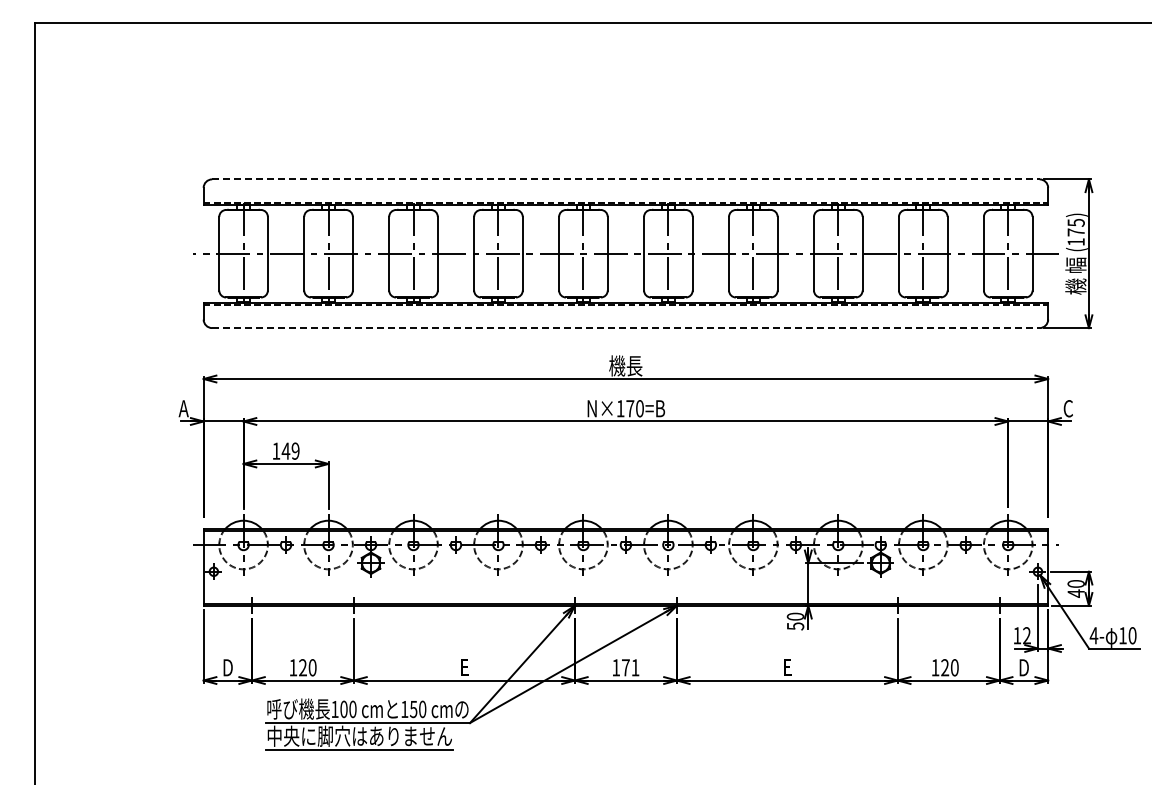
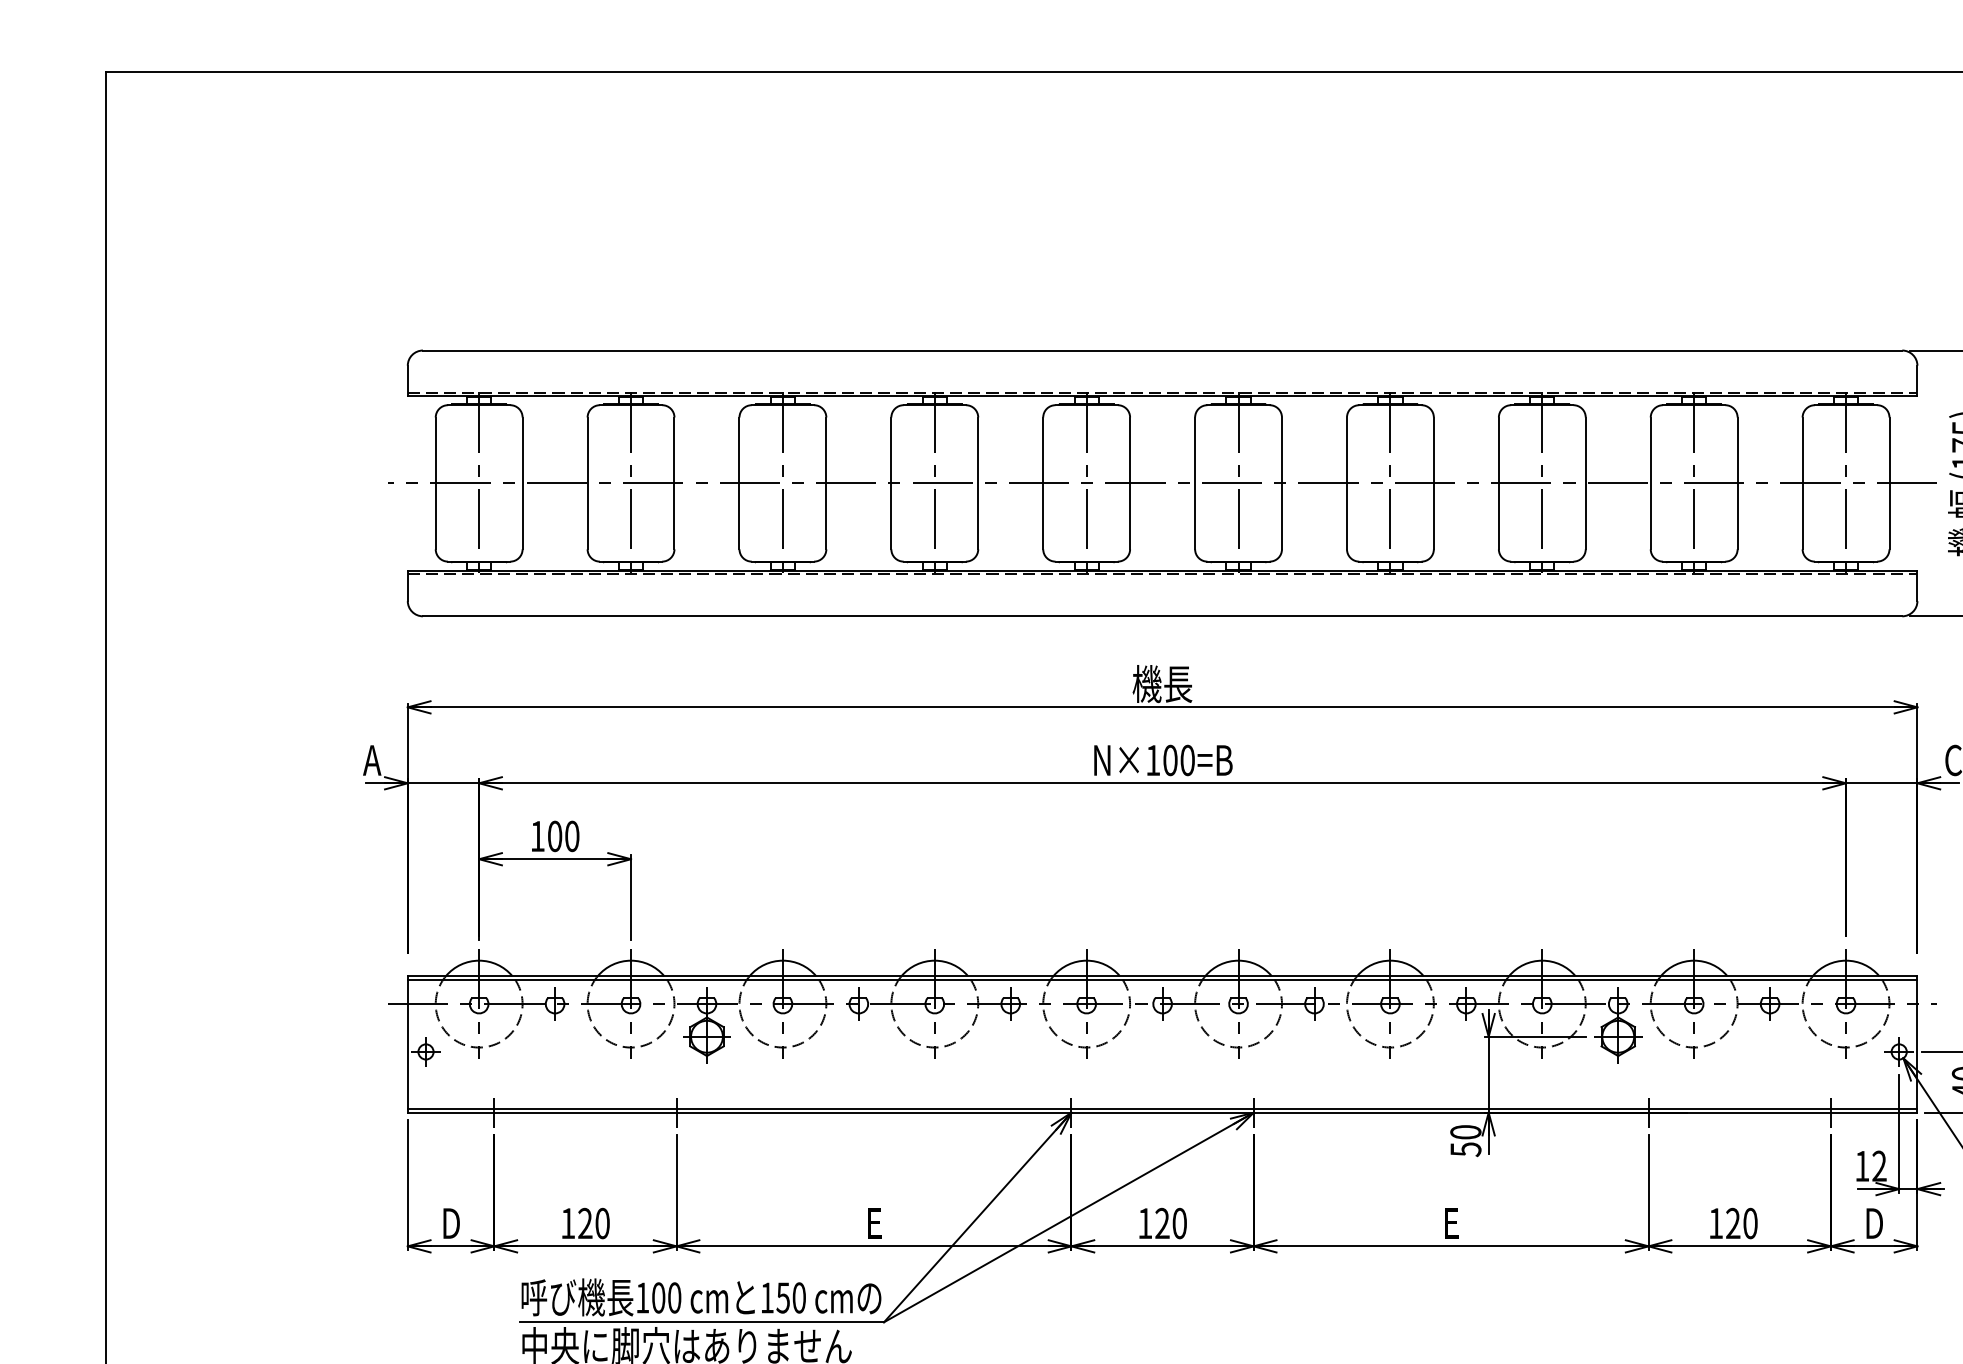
line: (625, 179) -> (1161, 350), dashed -> solid
line: (625, 328) -> (1161, 617), dashed -> solid
text: (630, 408) -> (1170, 760), N×170=B -> N×100=B
text: (290, 450) -> (563, 835), 149 -> 100
text: (630, 667) -> (1170, 1223), 171 -> 120

